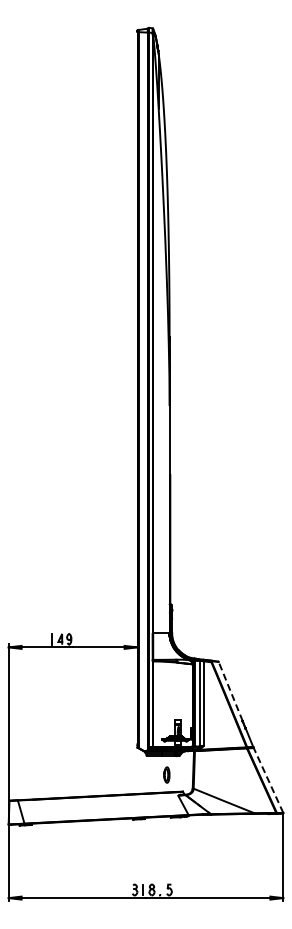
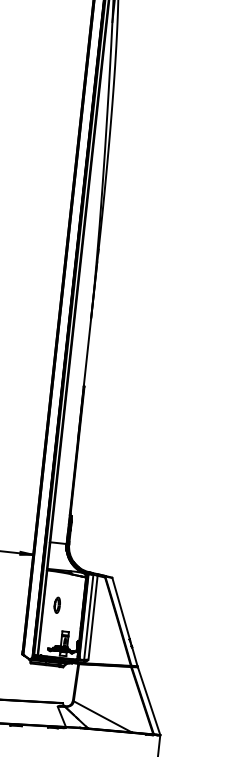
line: (230, 691) -> (120, 608), dashed -> solid
part: (166, 774) -> (56, 604), moved
line: (268, 780) -> (149, 701), dashed -> solid

